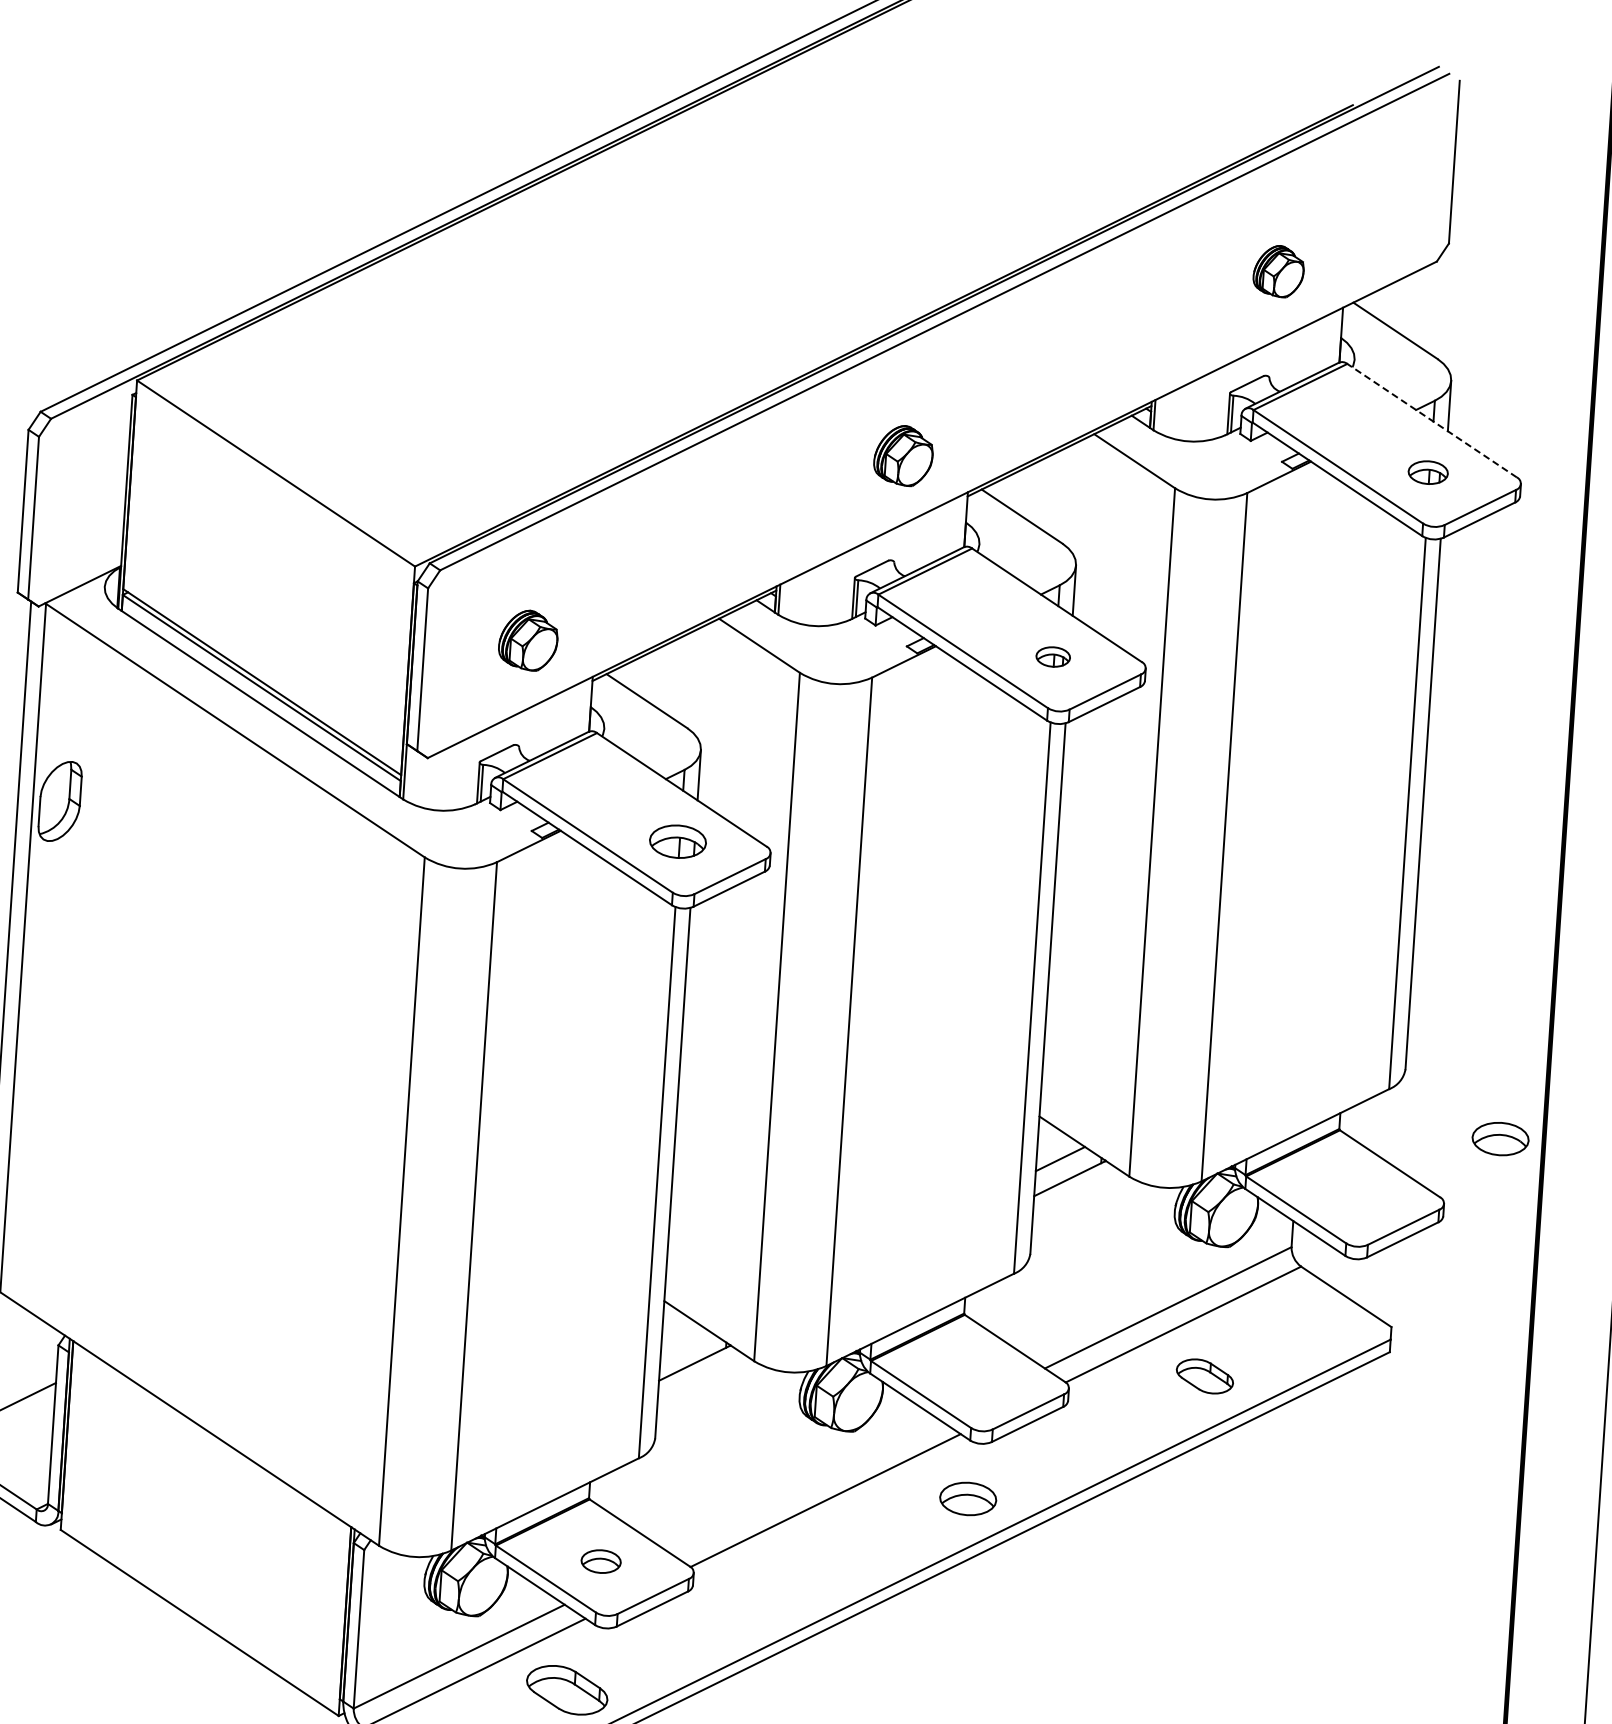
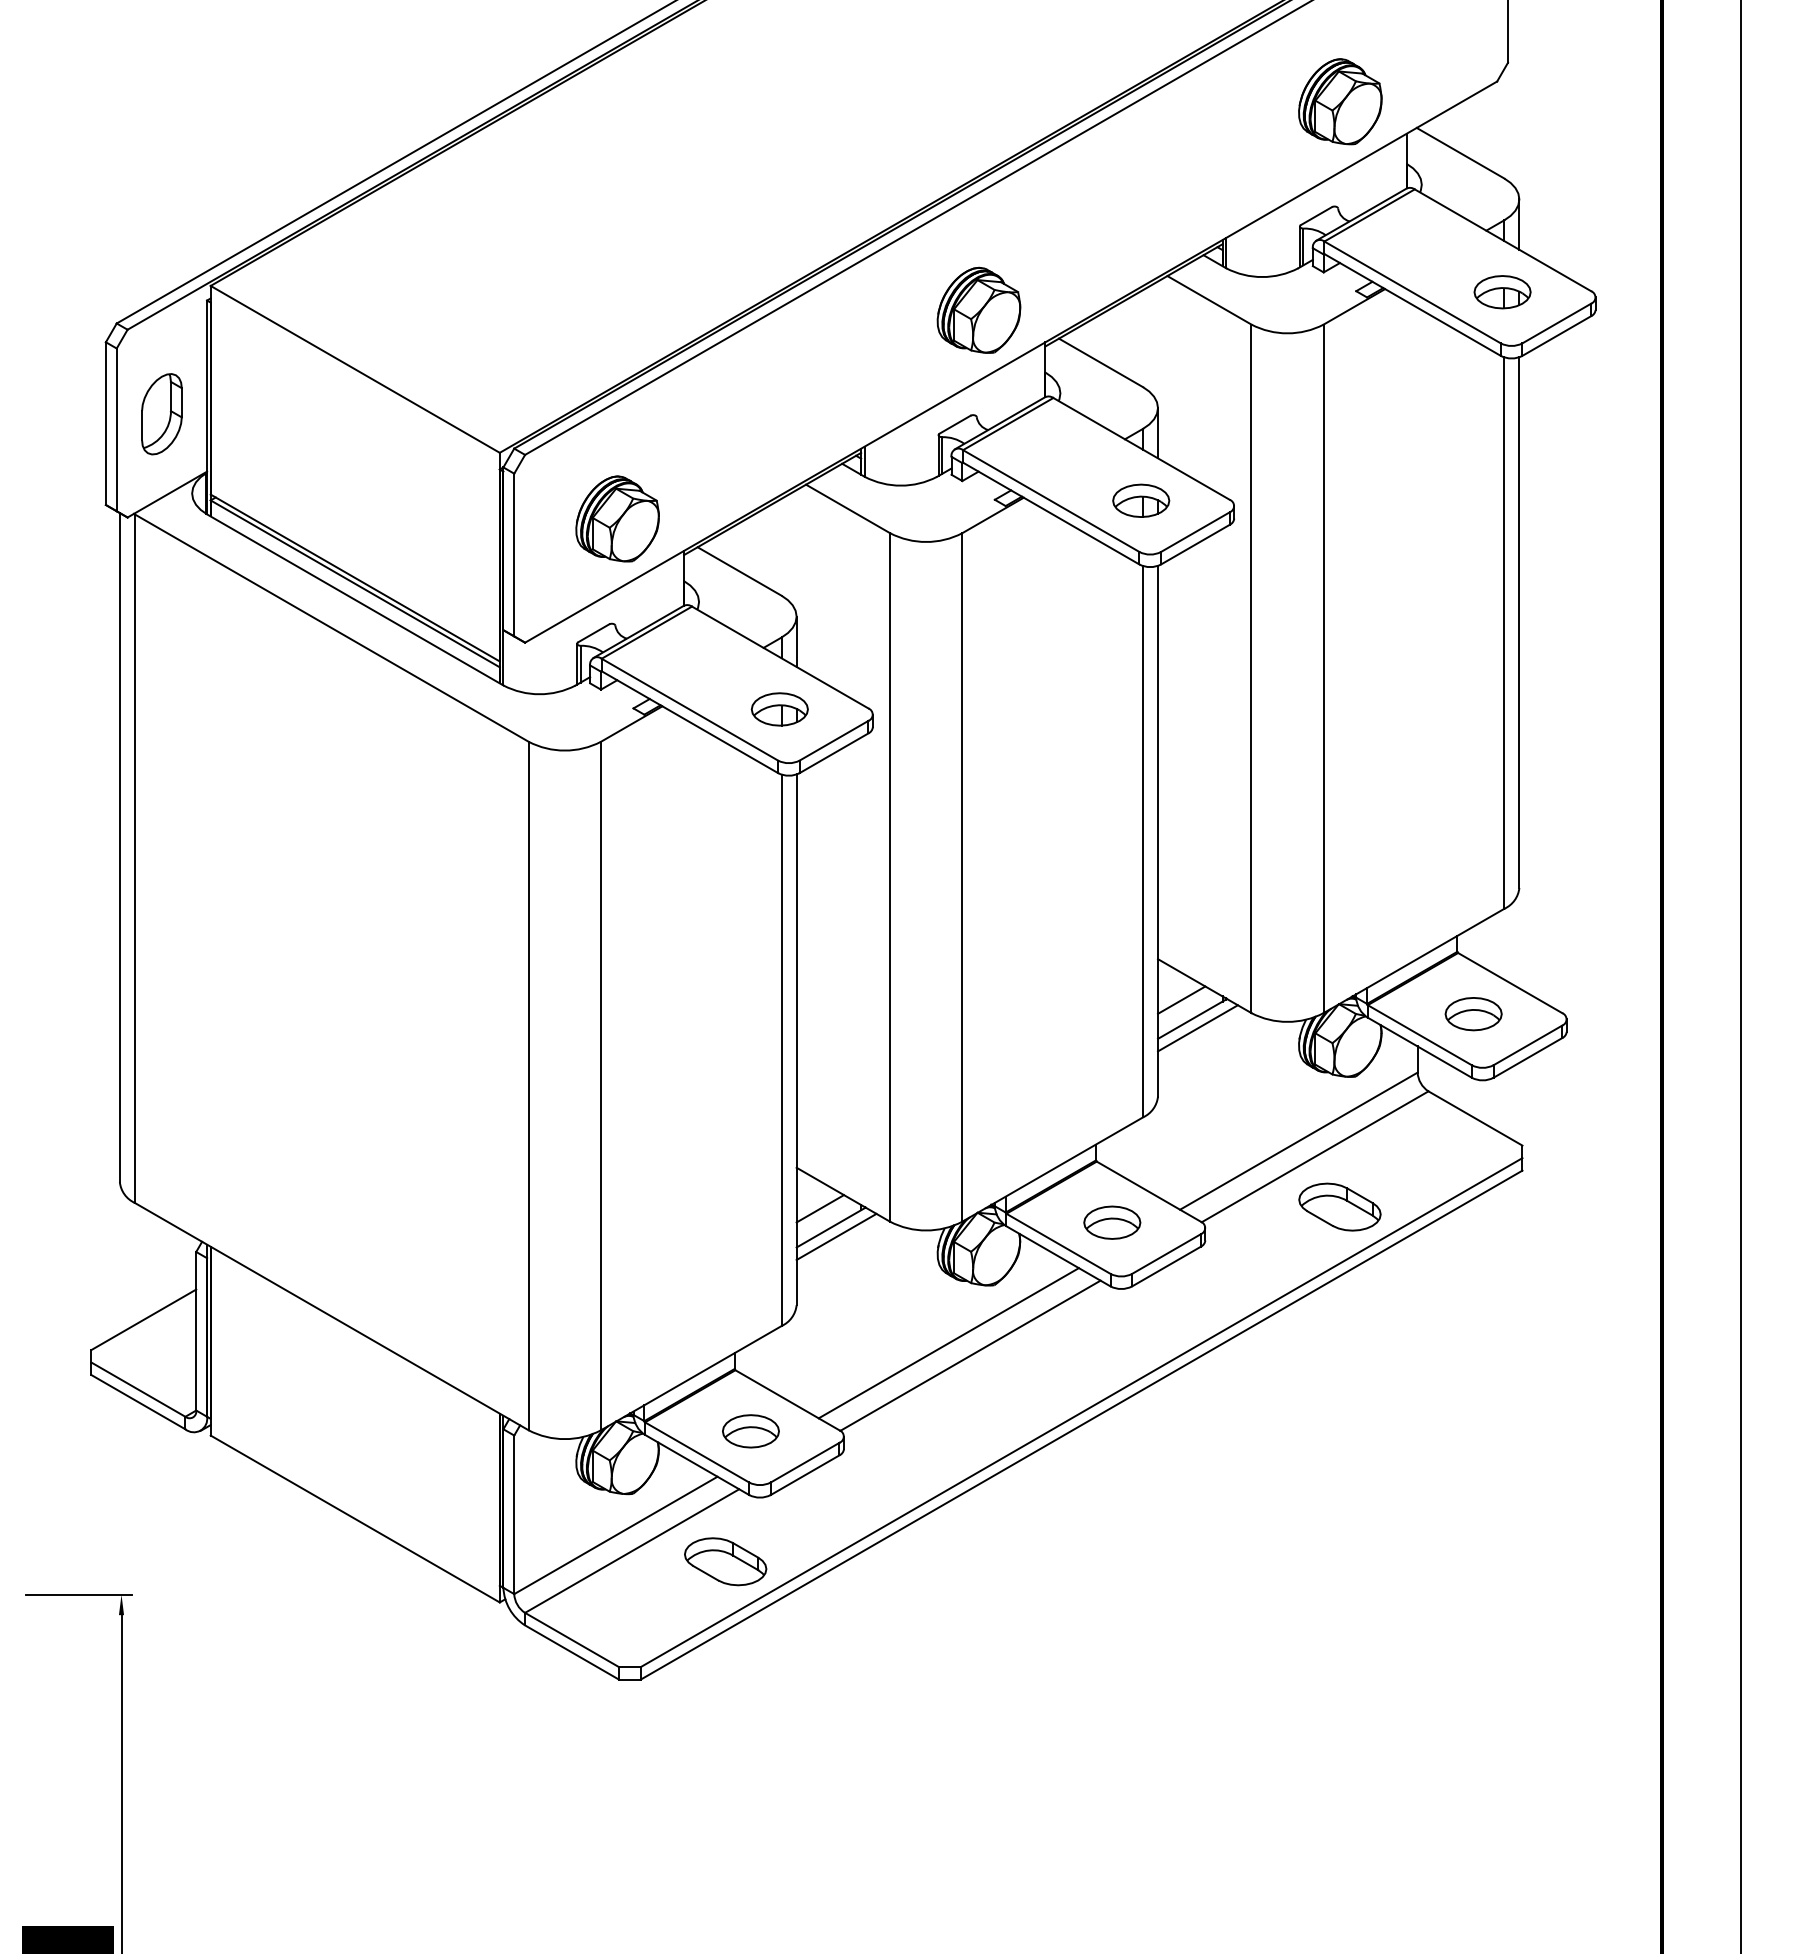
part: (1278, 271) -> (1340, 101), size x1.67
line: (1431, 420) -> (1502, 240), dashed -> solid
part: (903, 455) -> (978, 309), size x1.43
part: (1428, 472) -> (1502, 292), size x1.43
part: (528, 640) -> (617, 518), size x1.43
part: (1053, 656) -> (1141, 500), size x1.67
part: (59, 801) -> (161, 414), moved
part: (1500, 1139) -> (1473, 1014), moved
line: (1074, 1188) -> (1197, 1028), added
line: (685, 1343) -> (820, 1208), added
line: (699, 1372) -> (836, 1236), added
part: (1204, 1375) -> (1339, 1206), size x1.43
line: (804, 1486) -> (948, 1343), added
part: (968, 1498) -> (1112, 1222), moved
part: (600, 1561) -> (750, 1431), size x1.43

